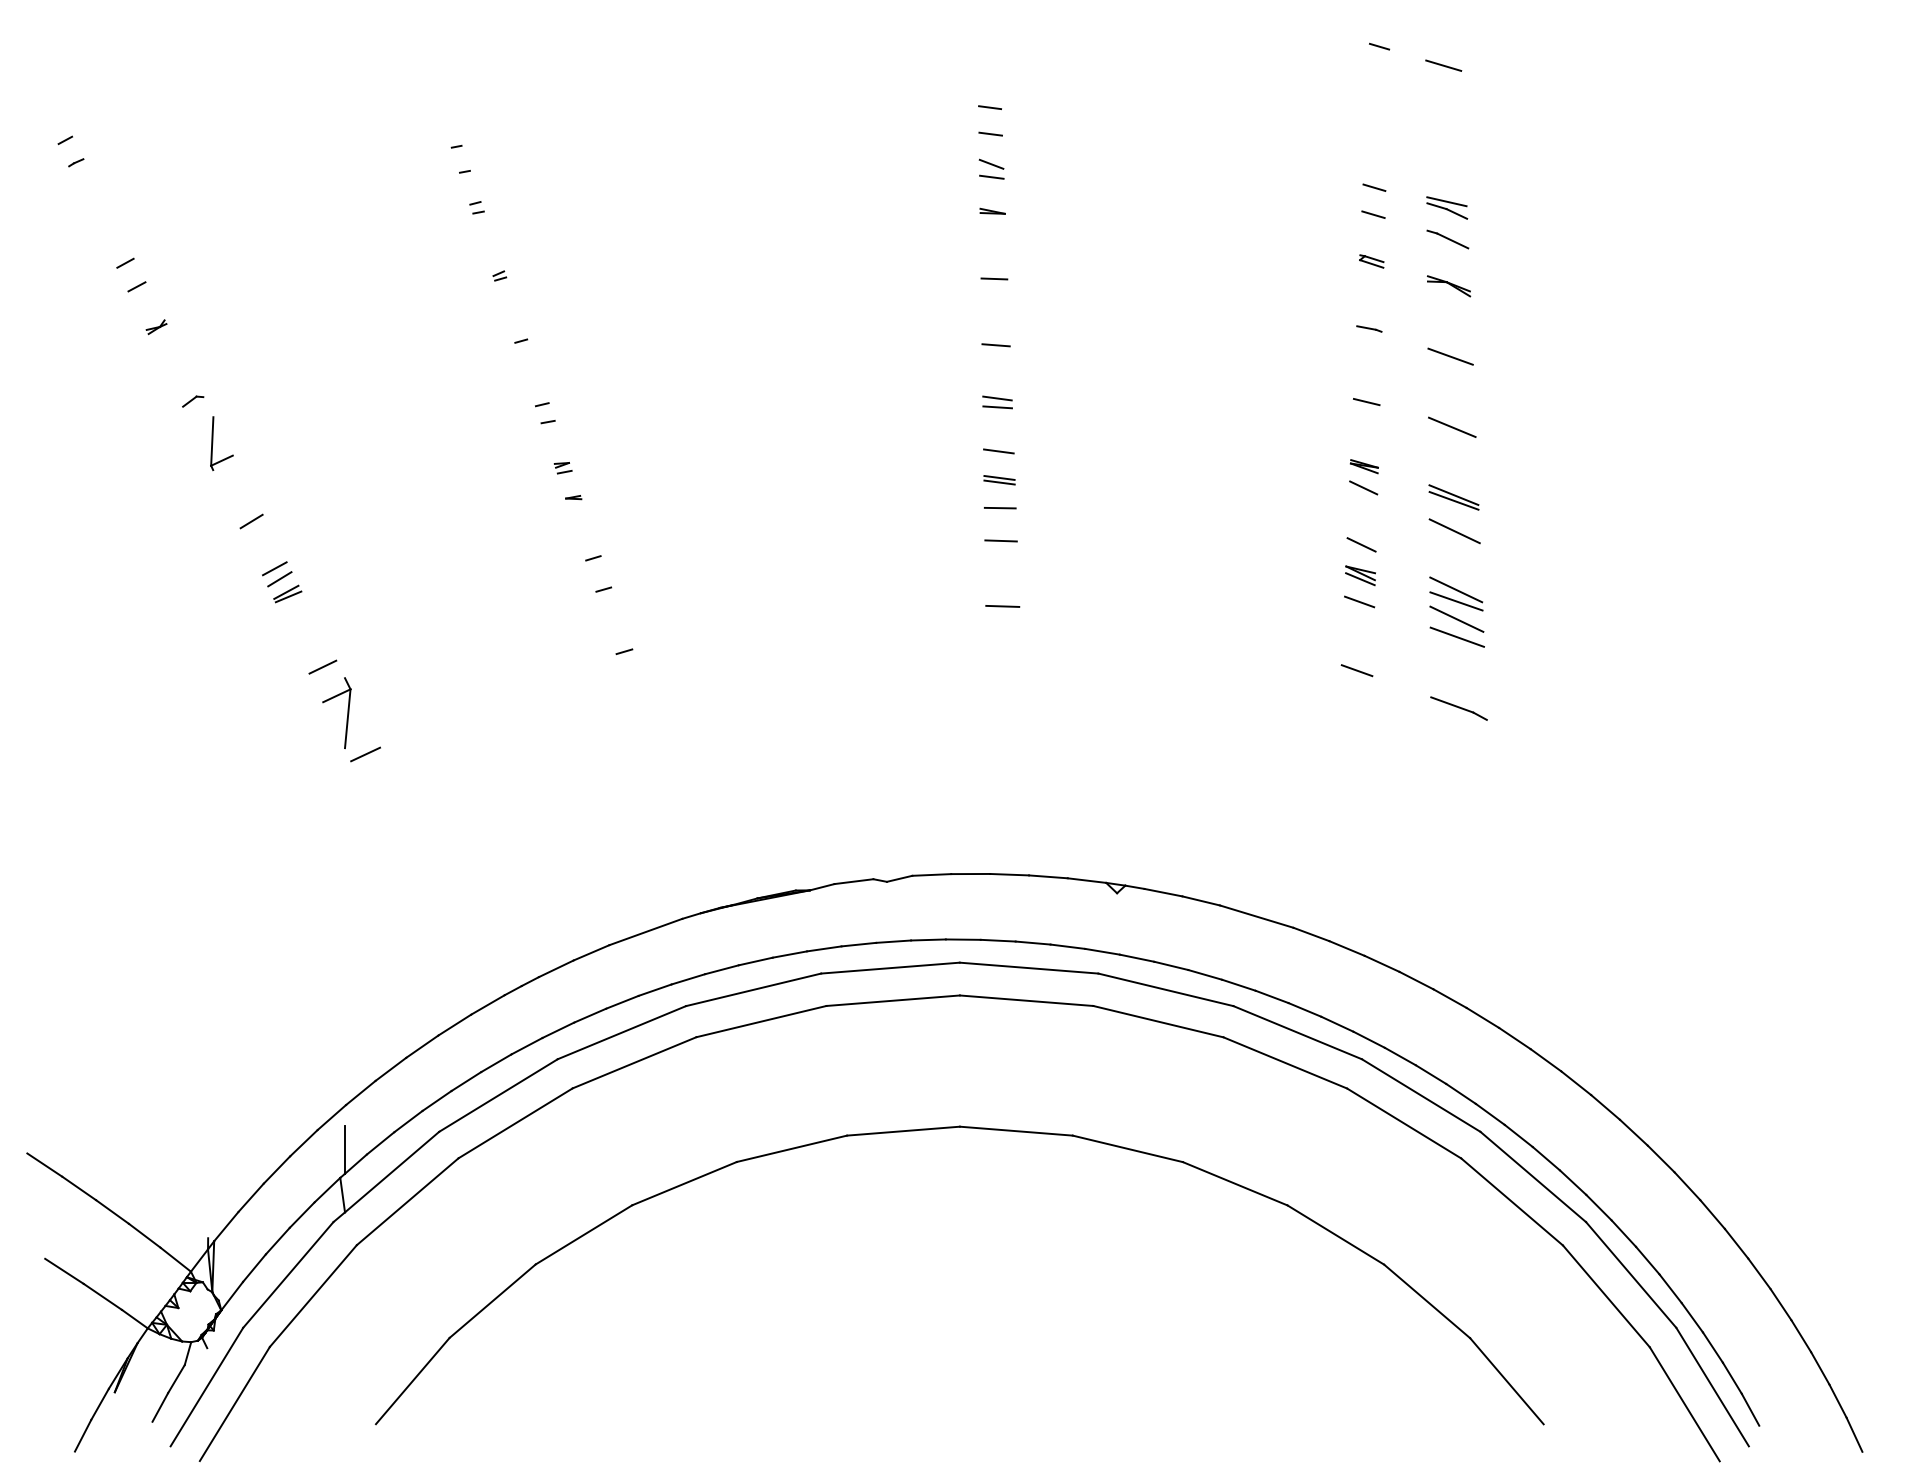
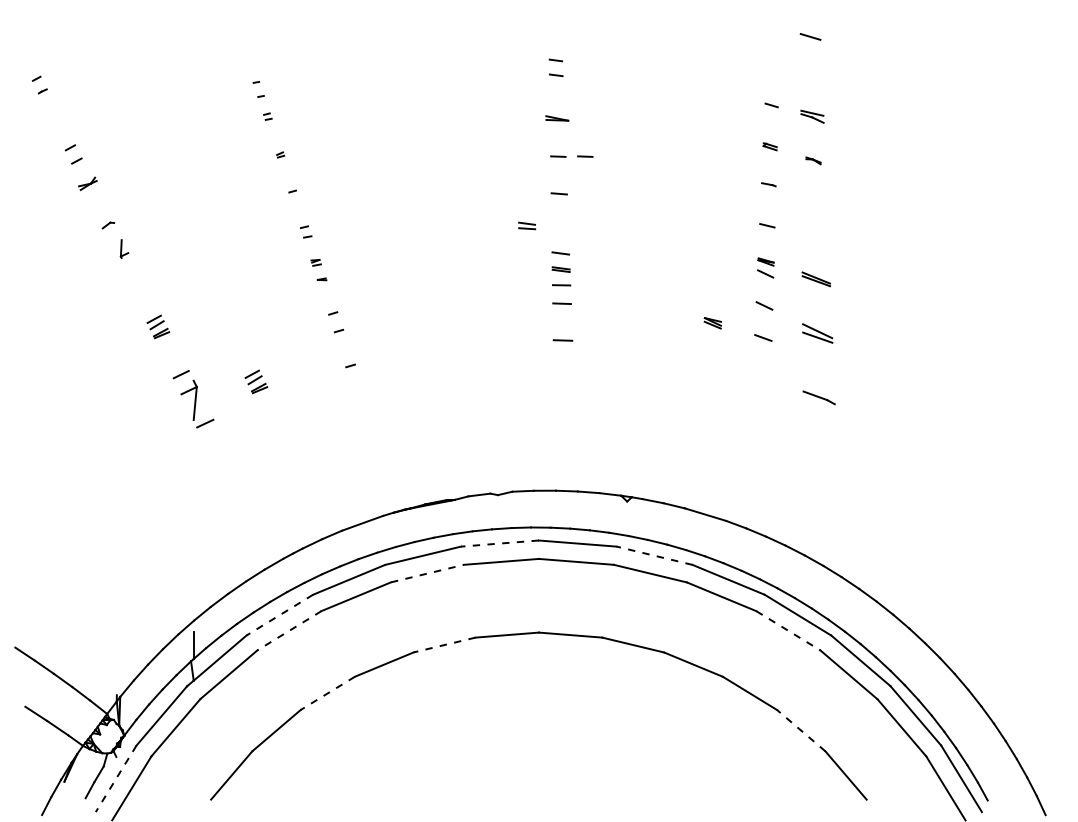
line: (1379, 45) -> (774, 25), removed
part: (991, 168) -> (556, 94), removed
part: (992, 211) -> (557, 118), size x1.6
line: (1374, 214) -> (771, 120), removed
line: (1447, 239) -> (812, 134), removed
line: (1042, 278) -> (585, 156), added
part: (1448, 285) -> (813, 160), size x0.6
part: (155, 326) -> (87, 183), size x1.6
line: (1450, 355) -> (814, 199), removed
part: (998, 401) -> (527, 225), moved
line: (1452, 426) -> (815, 239), removed
part: (221, 442) -> (124, 248), size x0.6
line: (252, 520) -> (141, 292), removed
line: (1454, 529) -> (816, 297), removed
part: (1359, 576) -> (712, 323), moved
line: (1456, 618) -> (817, 347), removed
line: (1457, 636) -> (818, 357), removed
line: (1356, 670) -> (761, 376), removed
part: (456, 679) -> (256, 381), added
line: (889, 967) -> (499, 543), solid -> dashed
line: (1165, 989) -> (654, 555), solid -> dashed
line: (761, 1021) -> (427, 573), solid -> dashed
line: (497, 1096) -> (279, 615), solid -> dashed
line: (515, 1122) -> (289, 630), solid -> dashed
line: (1404, 1122) -> (788, 630), solid -> dashed
line: (791, 1149) -> (444, 645), solid -> dashed
line: (583, 1235) -> (327, 693), solid -> dashed
line: (1427, 1301) -> (801, 730), solid -> dashed
line: (205, 1388) -> (115, 779), solid -> dashed

